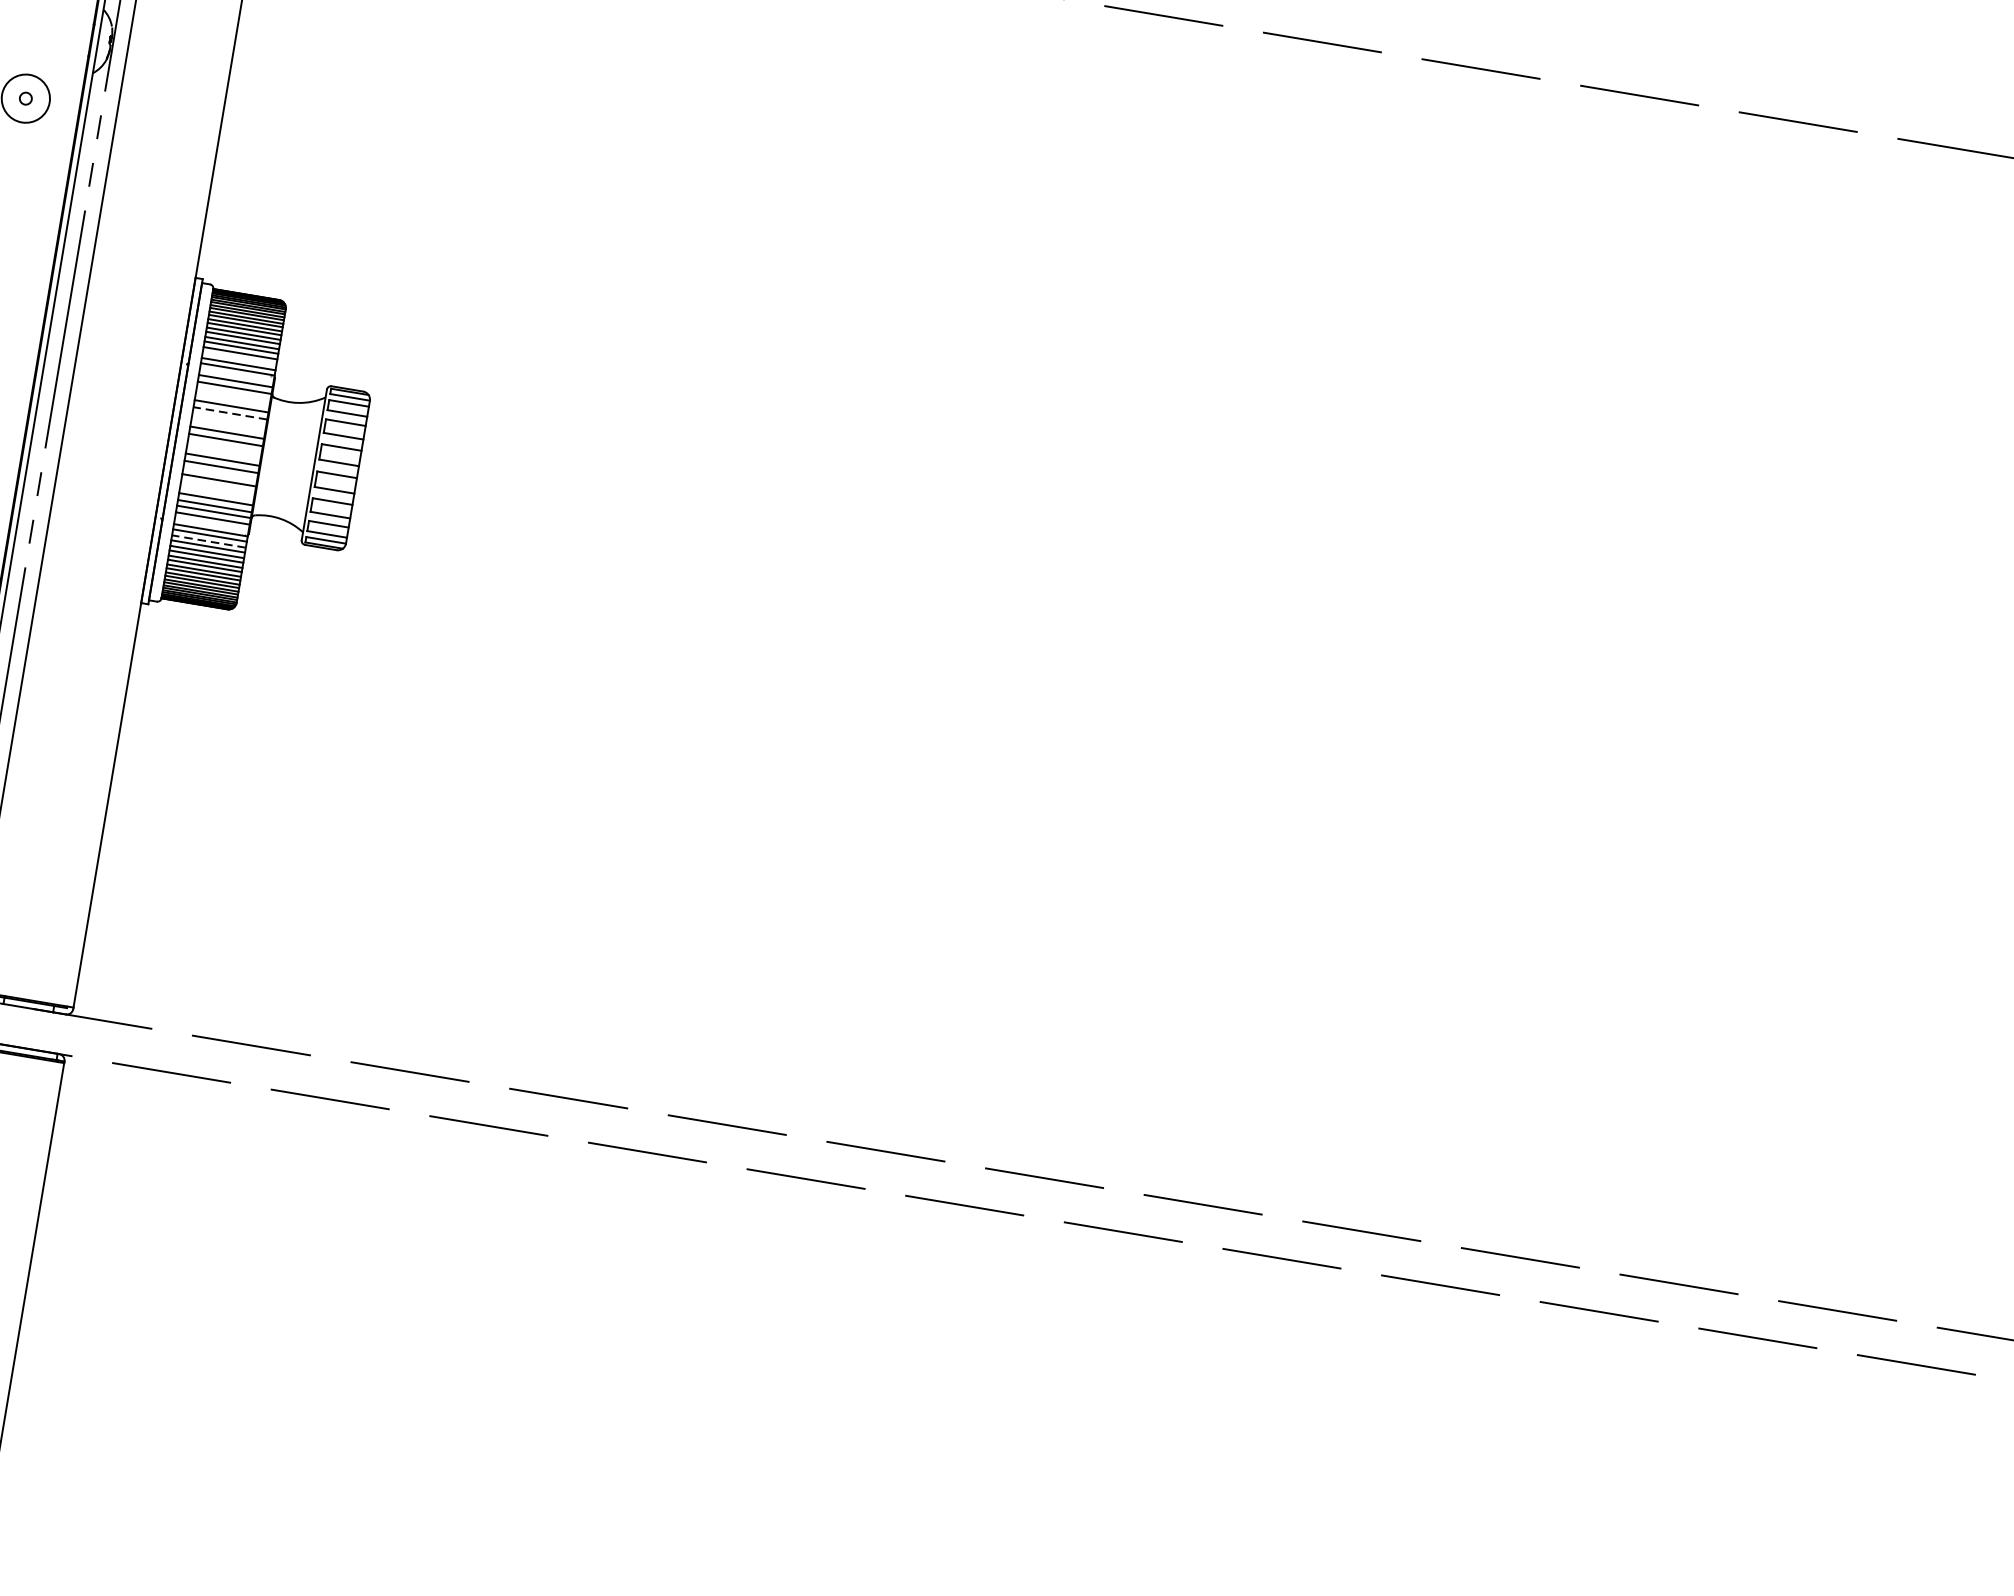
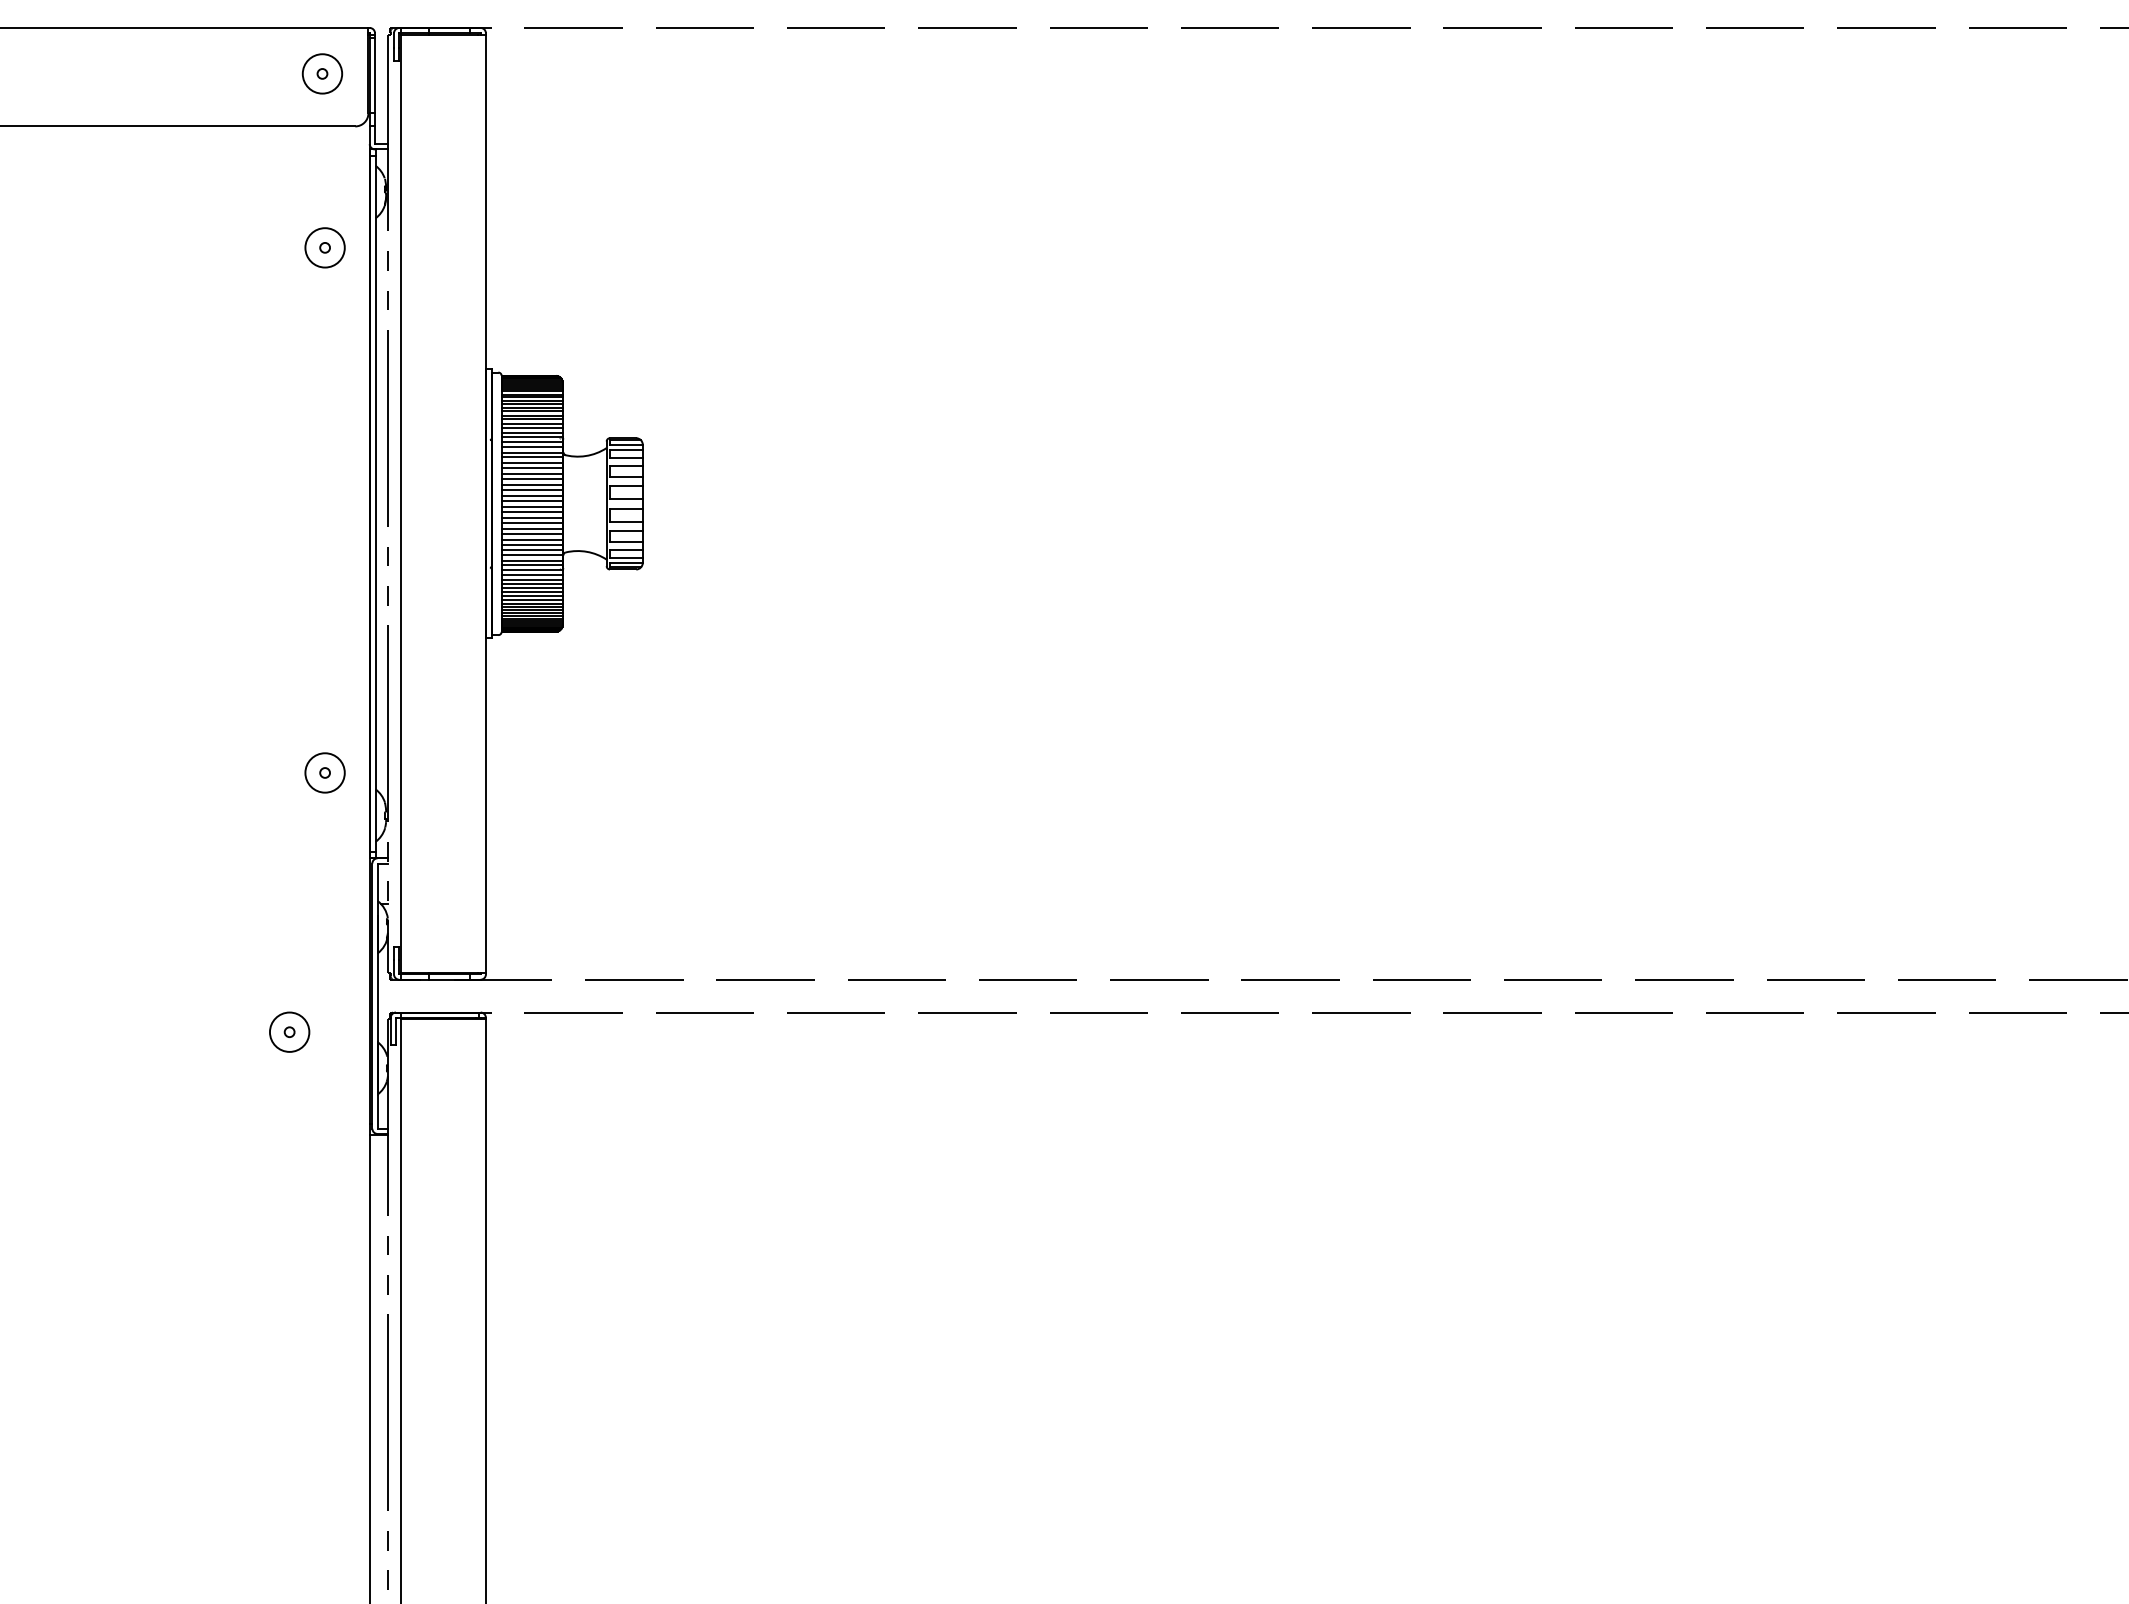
line: (238, 357) -> (531, 427), added
line: (235, 375) -> (531, 442), added
line: (232, 393) -> (531, 457), added
line: (231, 399) -> (531, 462), added
line: (230, 413) -> (532, 473), dashed -> solid
line: (228, 419) -> (531, 478), added
line: (227, 426) -> (531, 484), added
line: (224, 445) -> (531, 500), added
line: (222, 452) -> (531, 506), added
line: (219, 473) -> (531, 523), added
line: (217, 486) -> (531, 534), added
line: (216, 492) -> (531, 539), added
line: (211, 524) -> (531, 565), added
line: (209, 541) -> (532, 579), dashed -> solid

